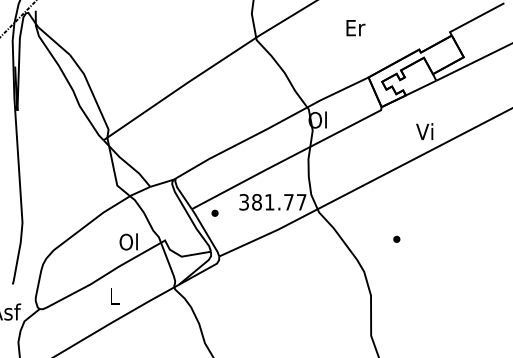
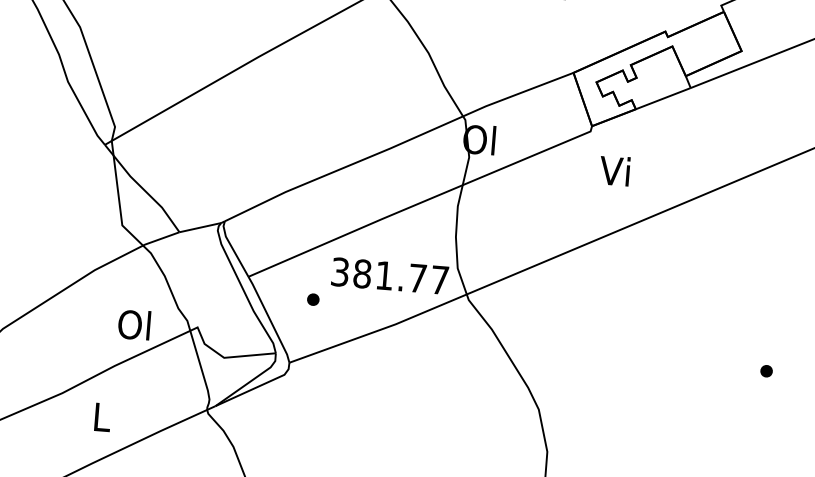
text: (424, 131) -> (614, 170), moved
part: (214, 212) -> (312, 298), moved
part: (396, 238) -> (766, 369), moved

